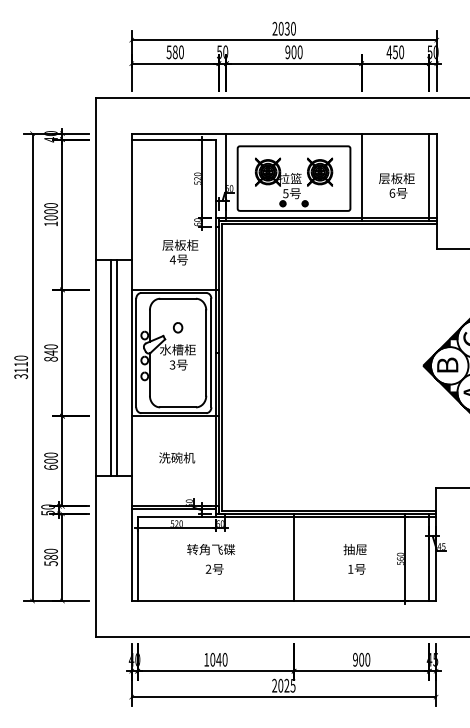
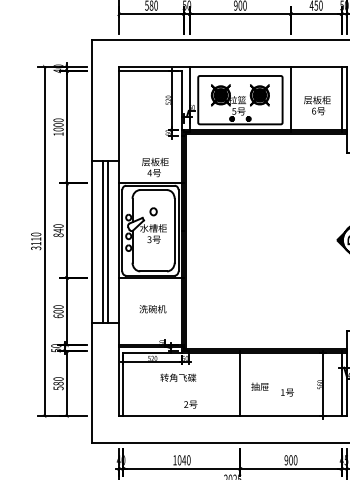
text: (180, 252) -> (155, 167), moved
text: (354, 549) -> (259, 386), moved
text: (214, 569) -> (190, 404), moved

